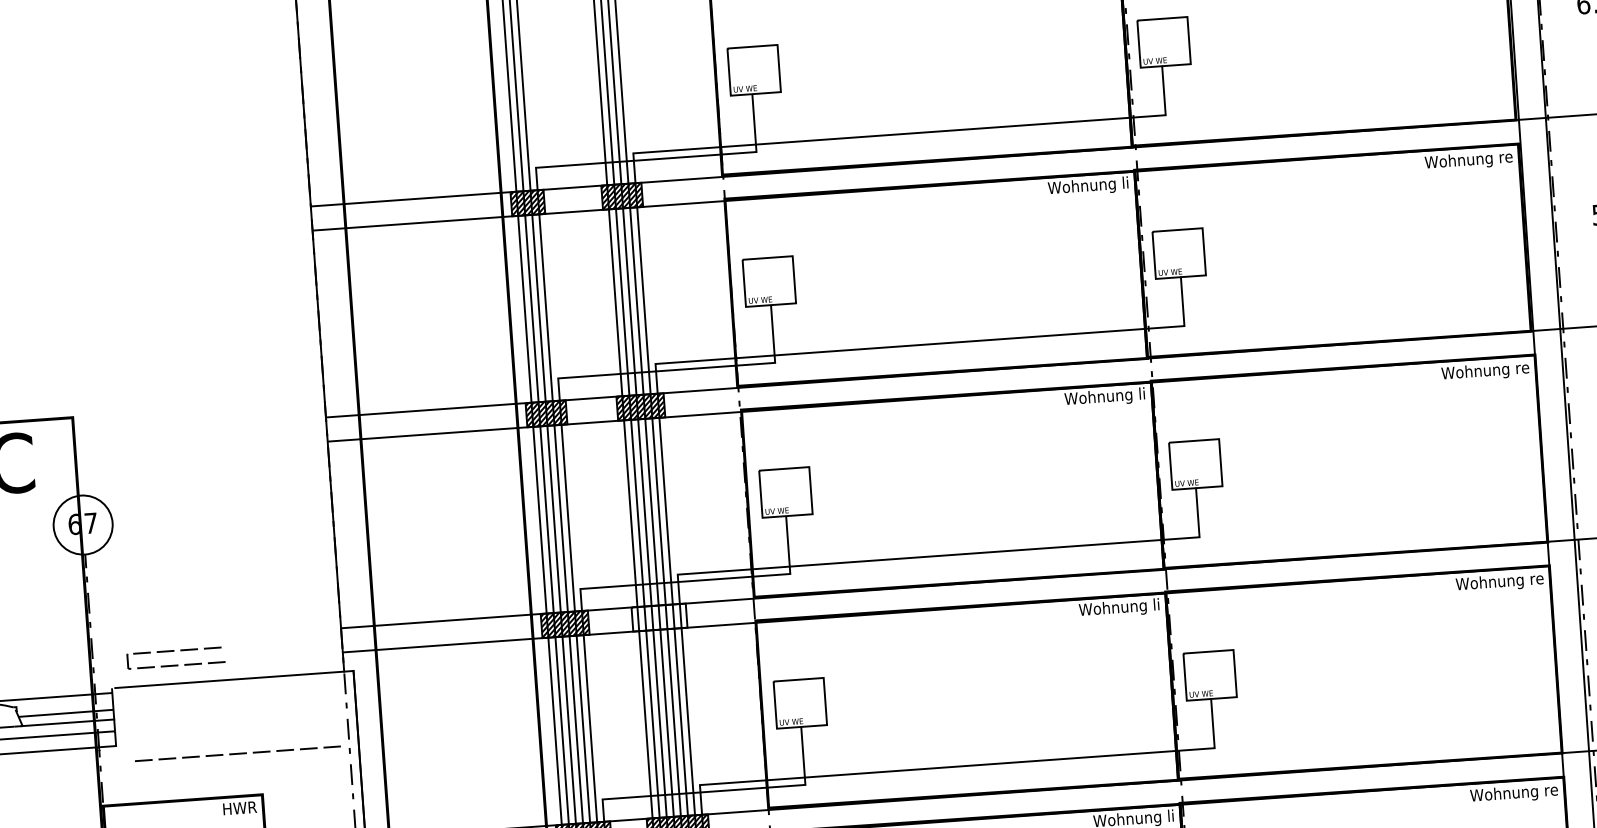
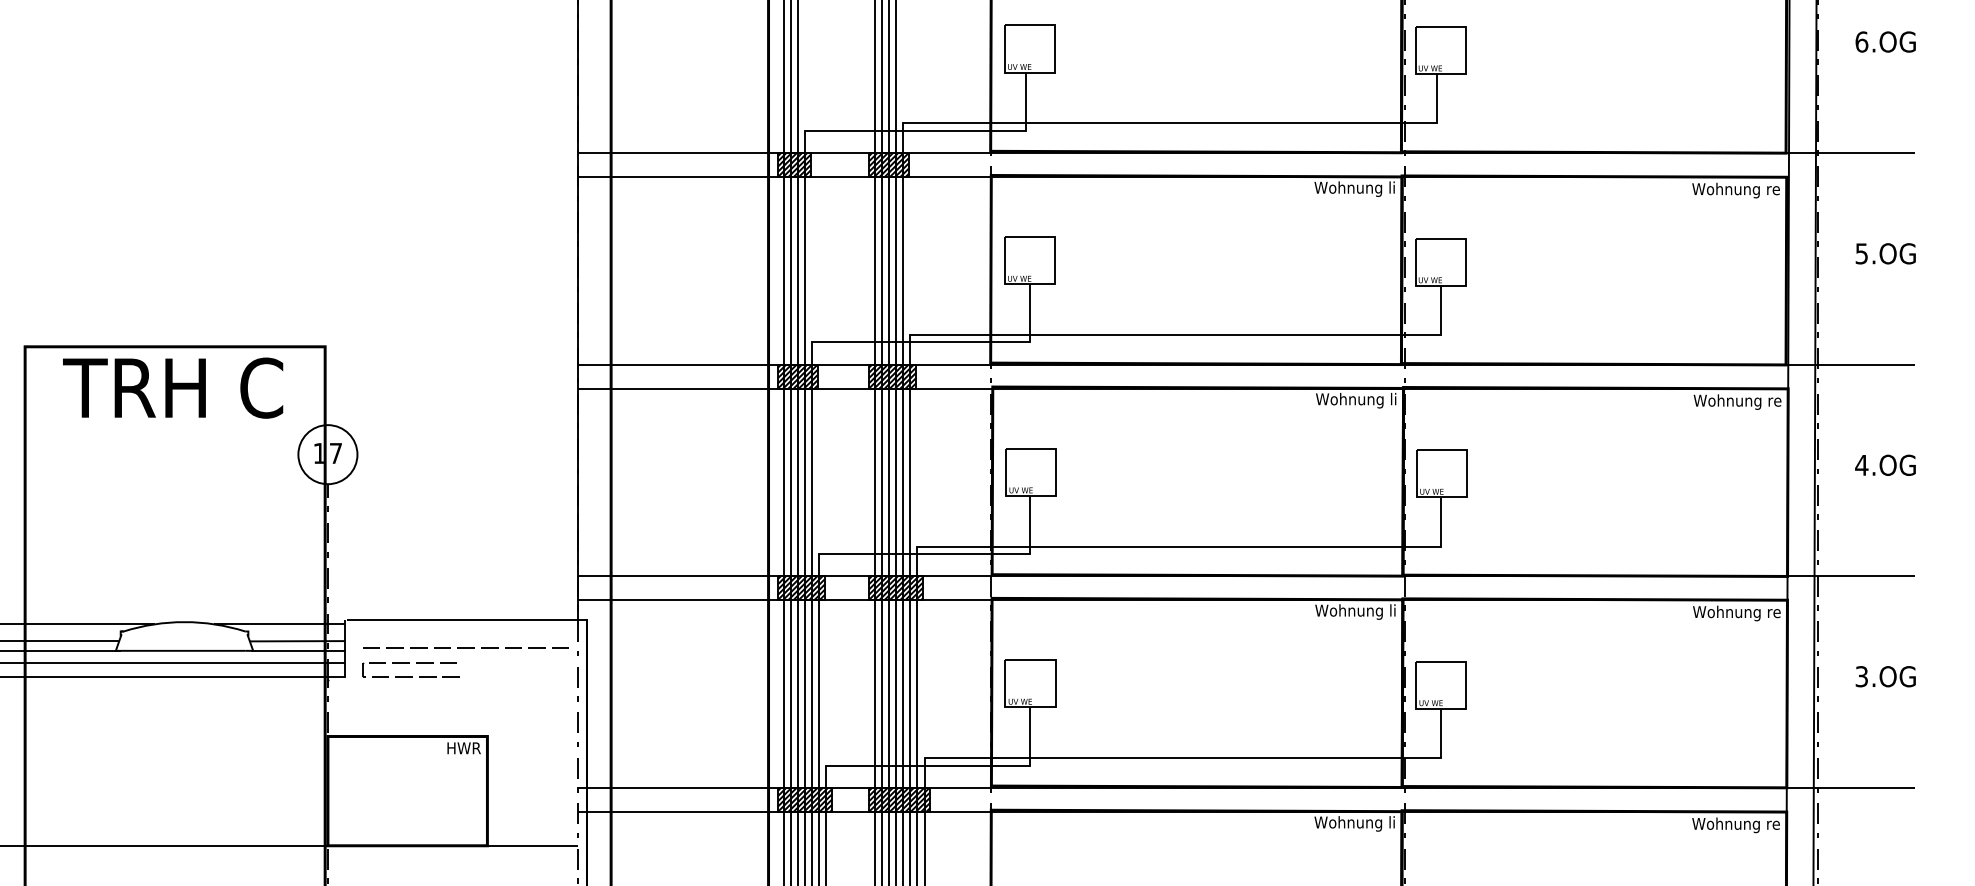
text: (74, 524) -> (319, 453), 67 -> 17
hatch: (659, 617) -> (896, 588), added
line: (174, 651) -> (409, 663), moved
line: (237, 753) -> (465, 647), moved

